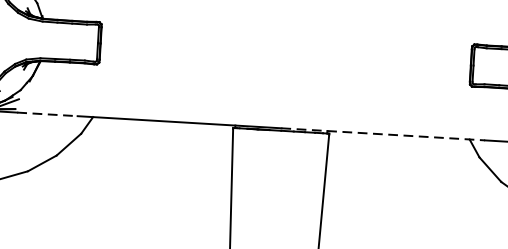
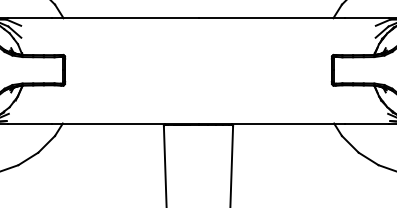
line: (46, 114) -> (29, 123), dashed -> solid
line: (384, 134) -> (272, 123), dashed -> solid

